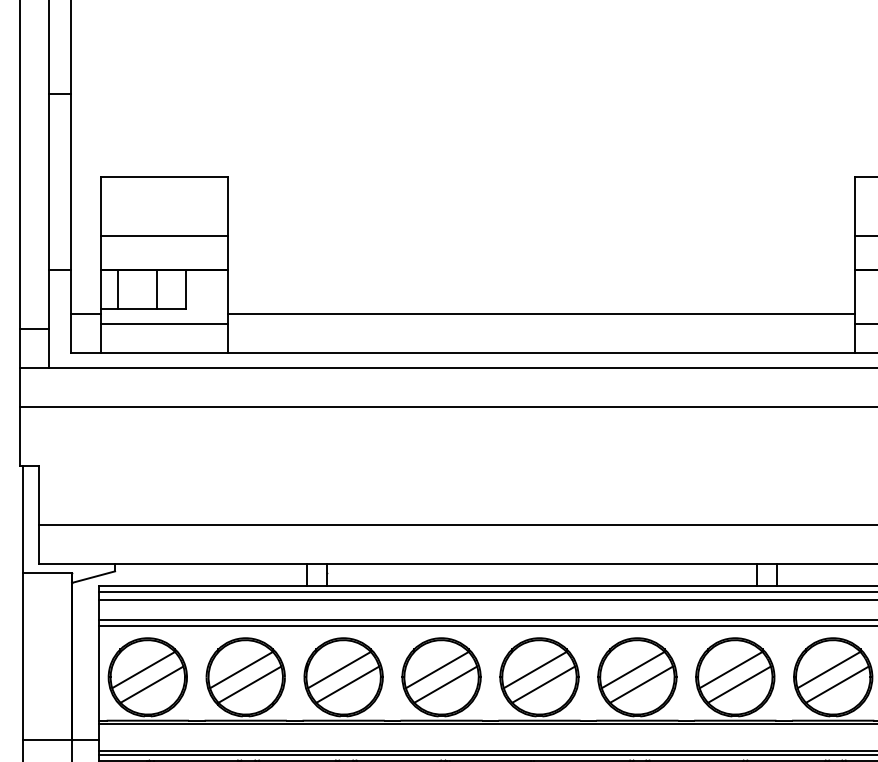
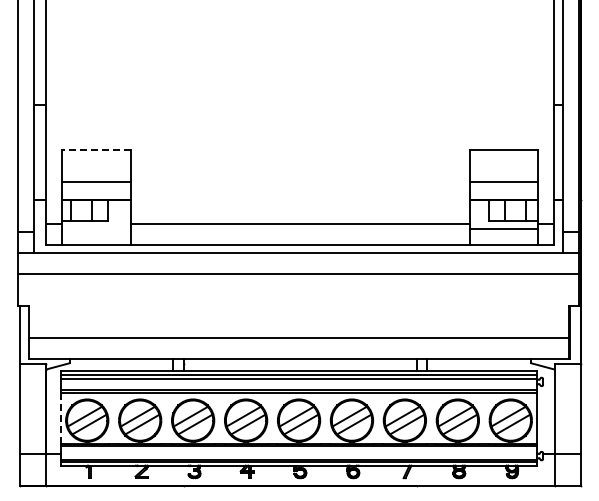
line: (163, 176) -> (95, 149), solid -> dashed
line: (163, 323) -> (95, 229), removed
line: (98, 673) -> (60, 418), solid -> dashed

